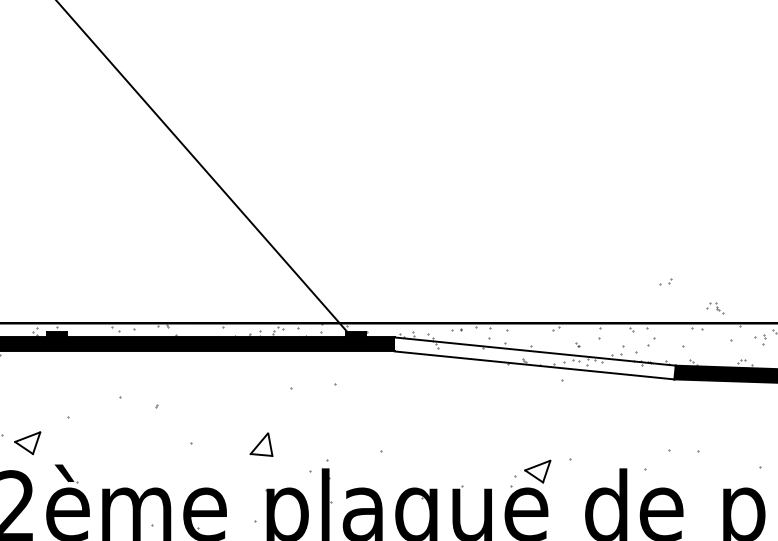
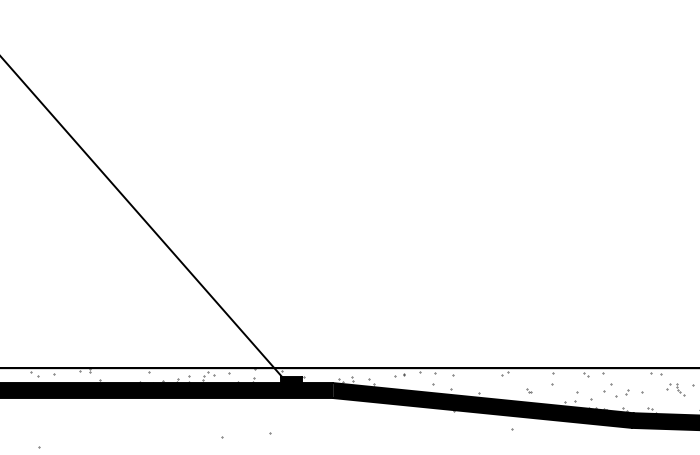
part: (665, 281) -> (622, 392), moved
part: (715, 308) -> (676, 389), moved
fill: (534, 358) -> (482, 405), added

